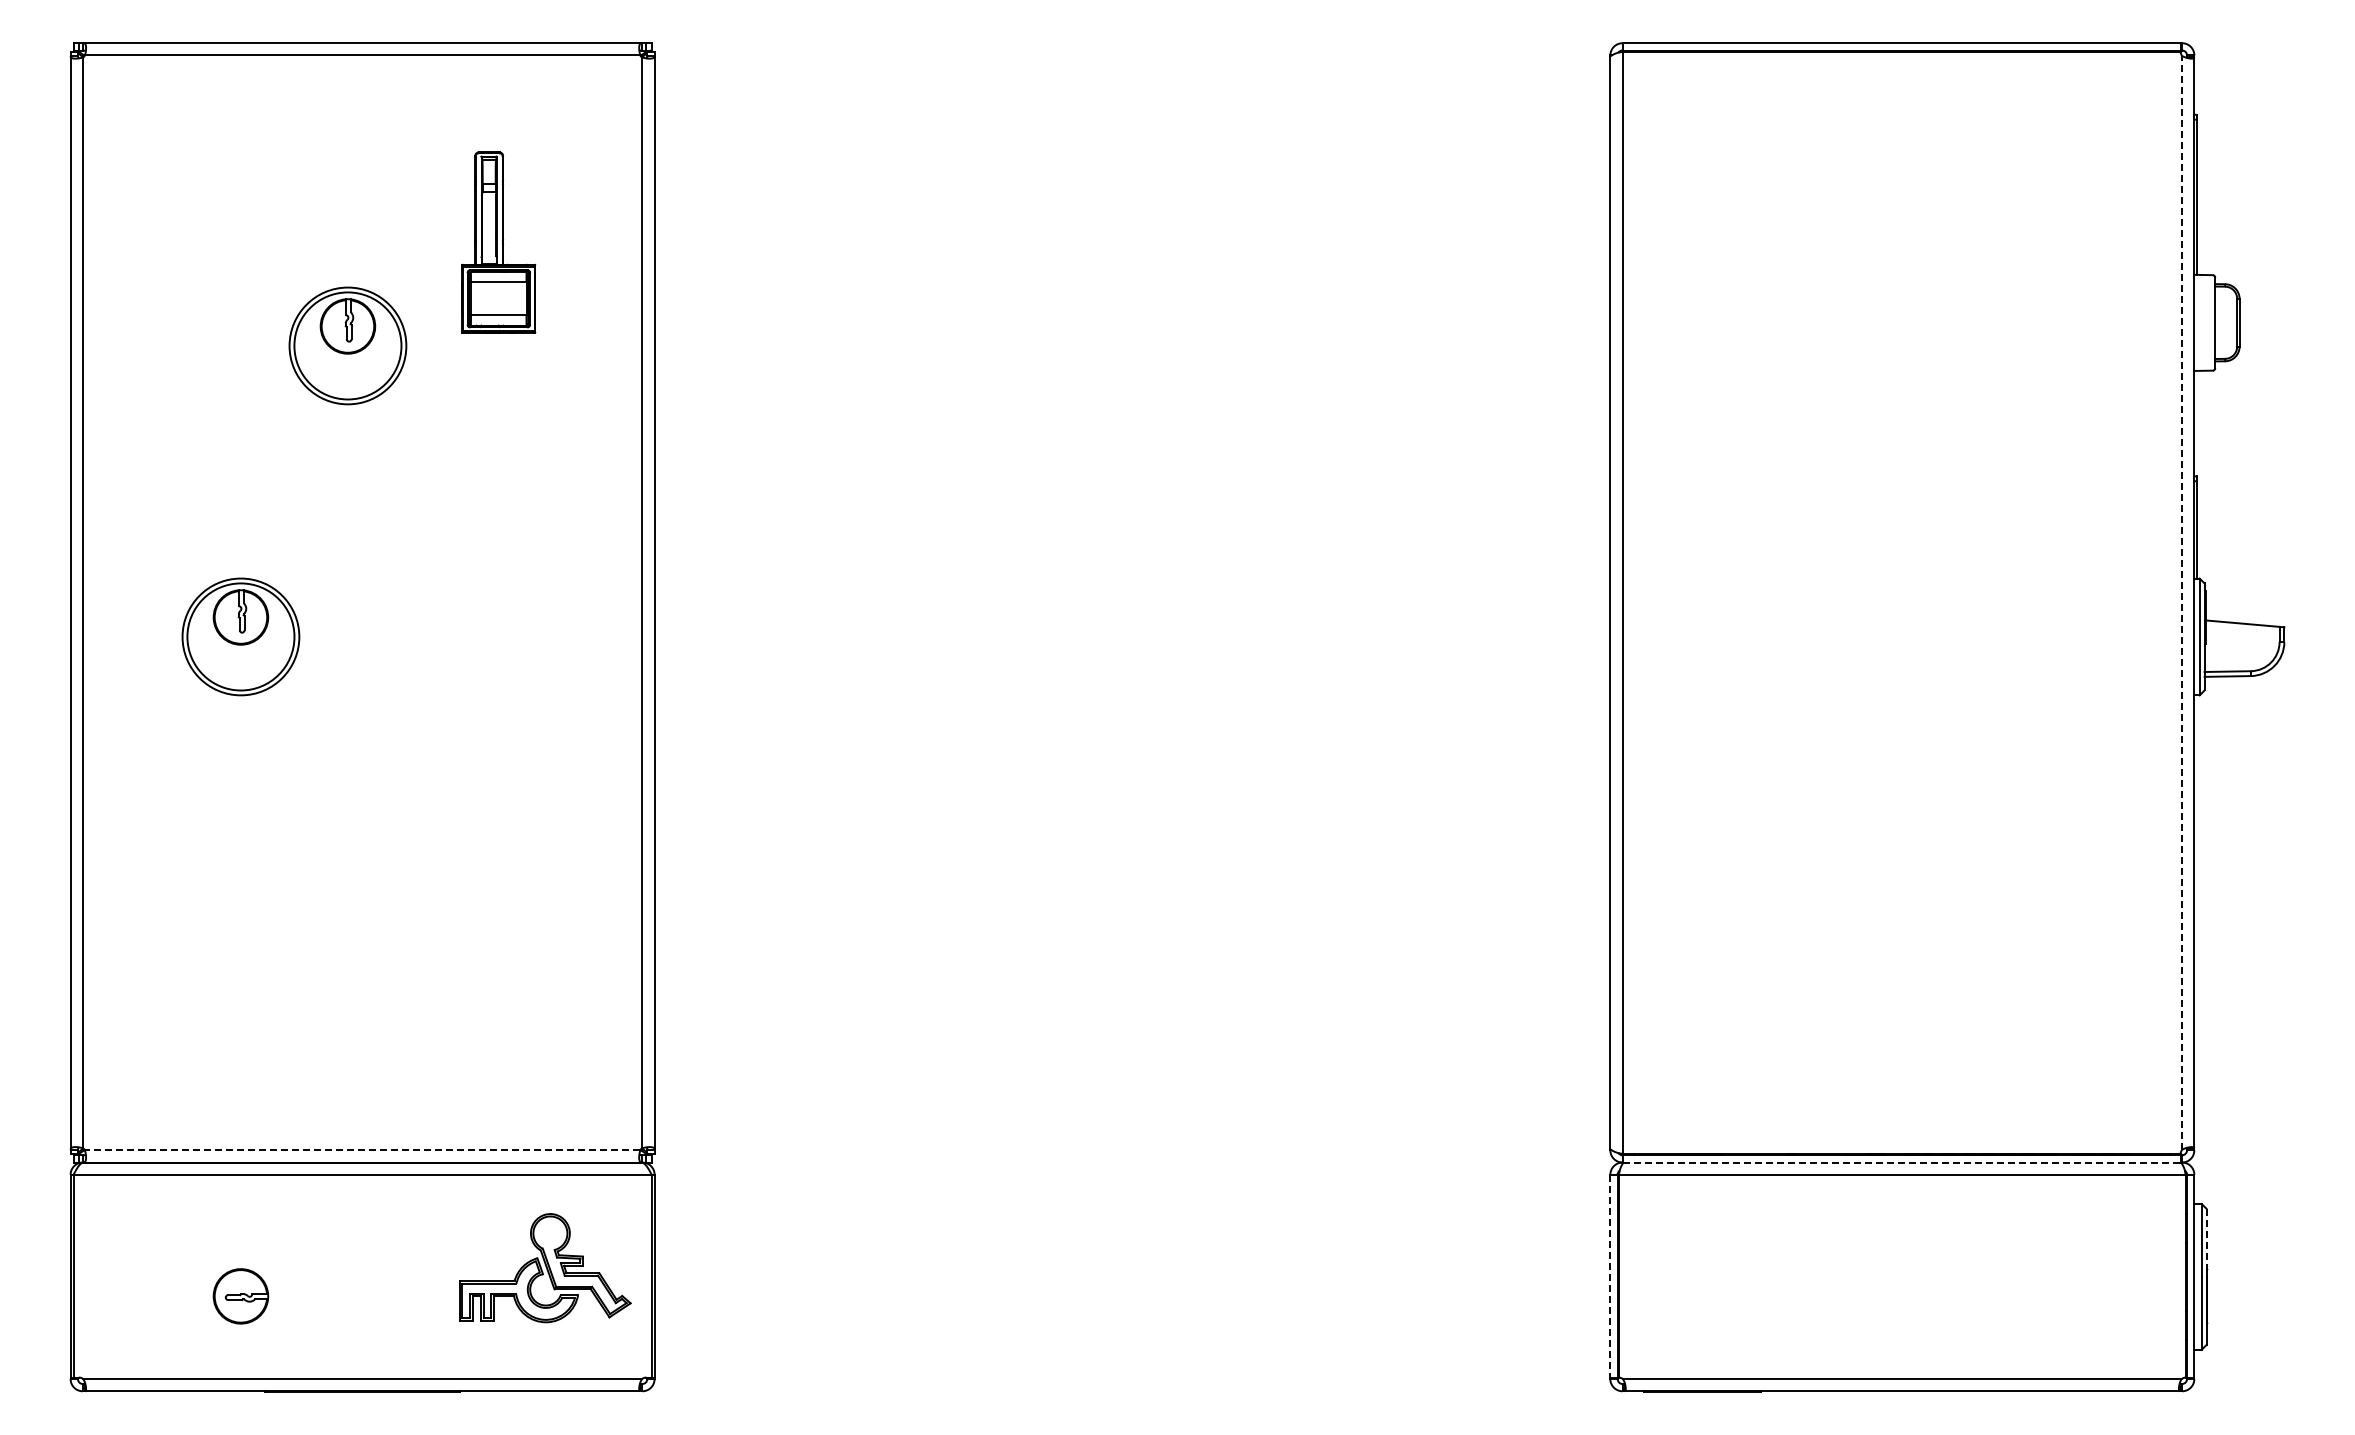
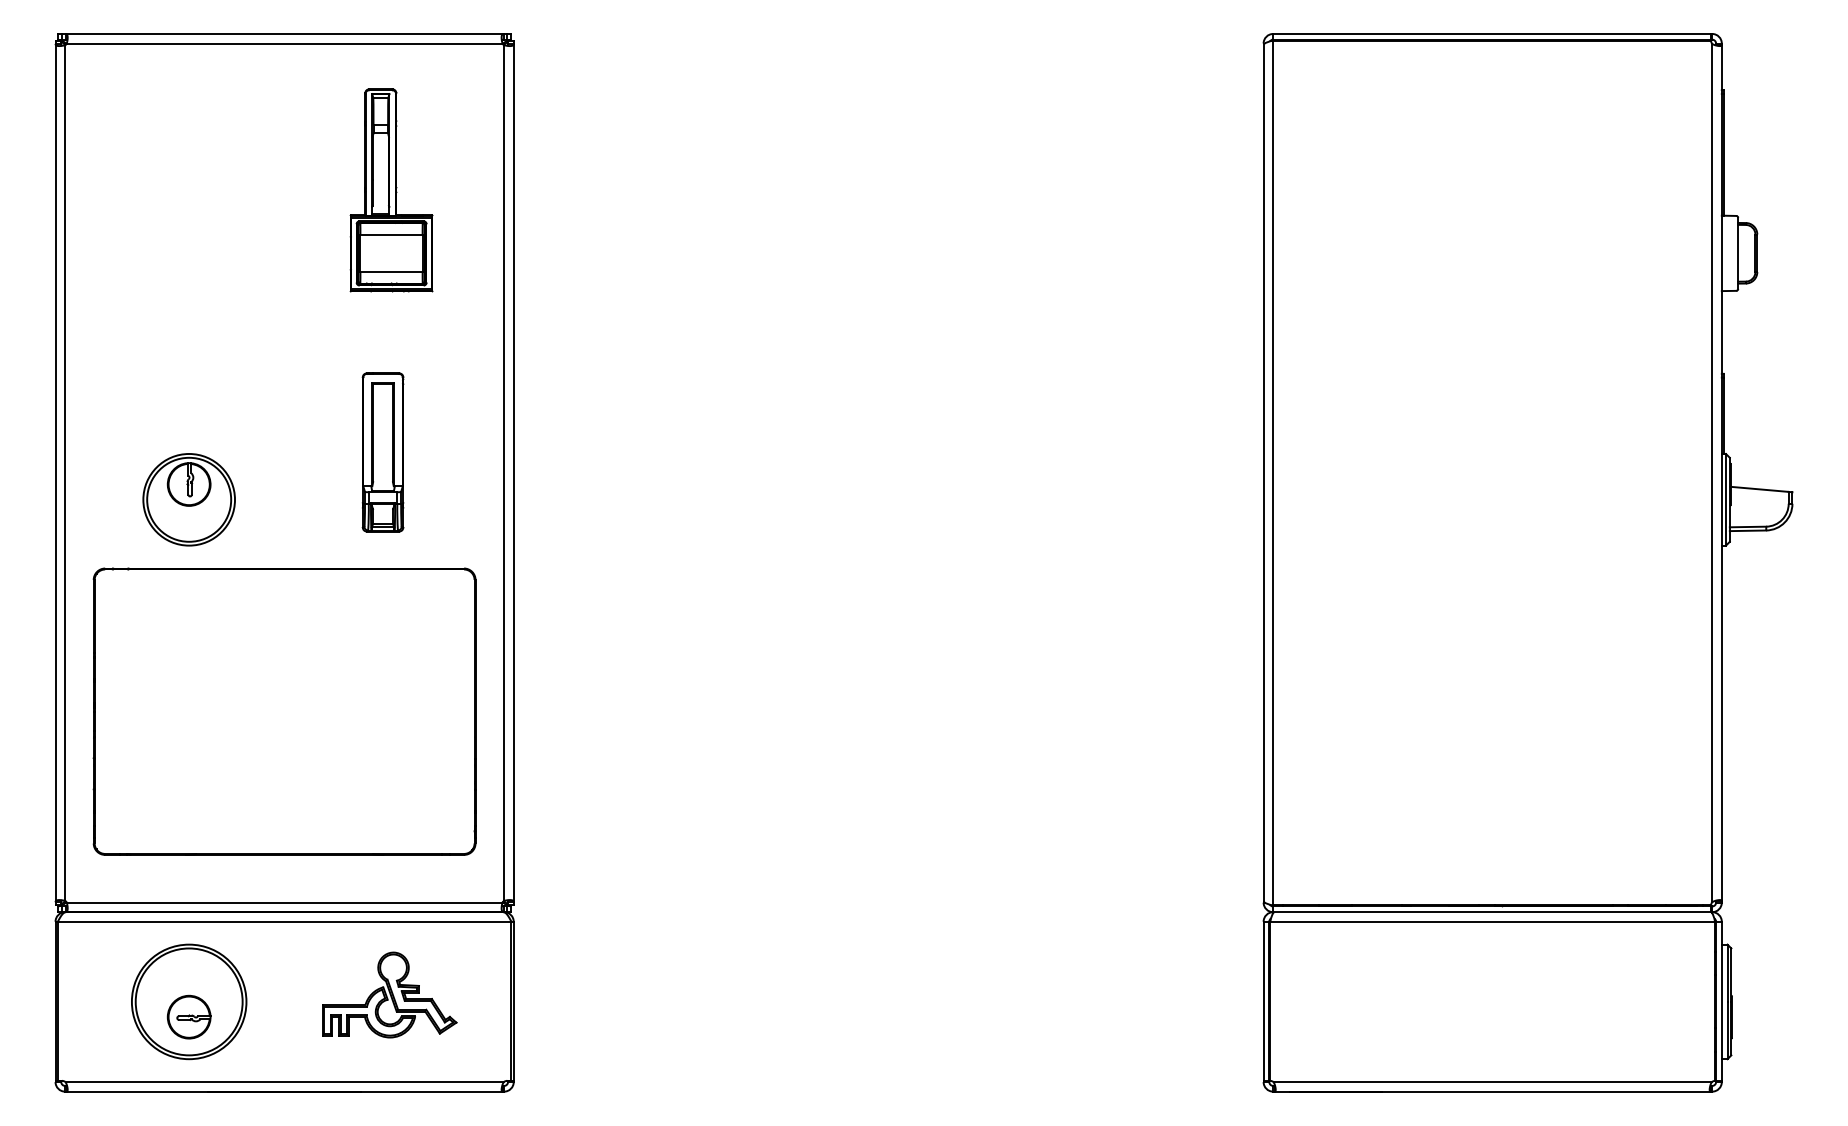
part: (498, 242) -> (391, 190), size x1.43
part: (347, 345) -> (272, 271), removed
part: (487, 576) -> (382, 452), added
line: (2182, 602) -> (1712, 472), dashed -> solid
part: (362, 906) -> (284, 711), added
line: (362, 1150) -> (284, 902), dashed -> solid
line: (1902, 1162) -> (1492, 912), dashed -> solid
line: (2206, 1243) -> (1731, 975), dashed -> solid
part: (545, 1268) -> (389, 995), moved
part: (240, 1276) -> (188, 1001), added
line: (1610, 1276) -> (1263, 1001), dashed -> solid

